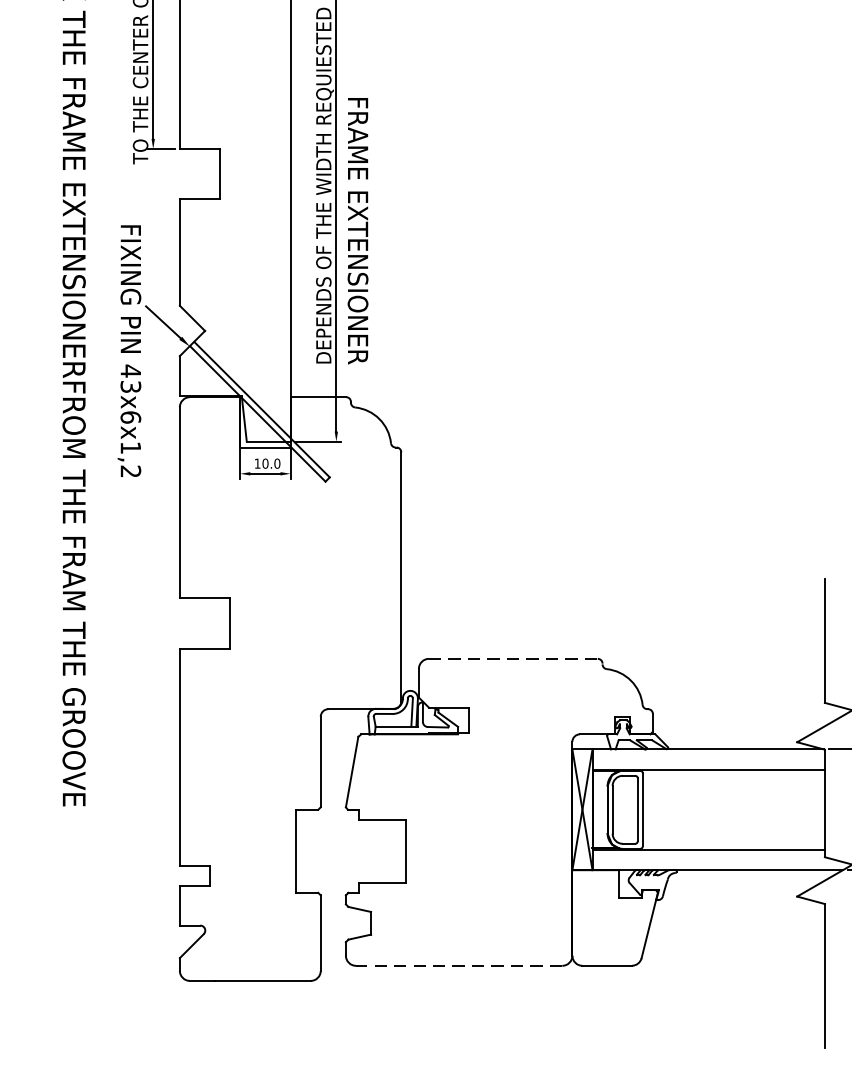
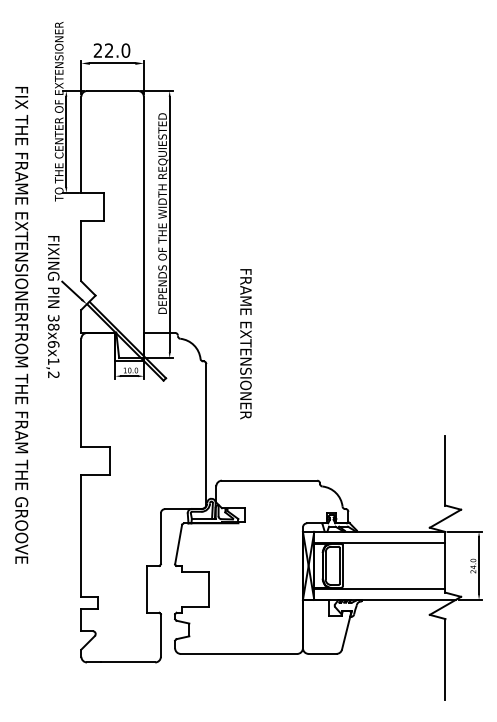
text: (357, 231) -> (245, 344), moved
text: (130, 378) -> (53, 322), 43x6x1,2 -> 38x6x1,2
line: (513, 658) -> (269, 480), dashed -> solid
line: (458, 965) -> (238, 653), dashed -> solid

